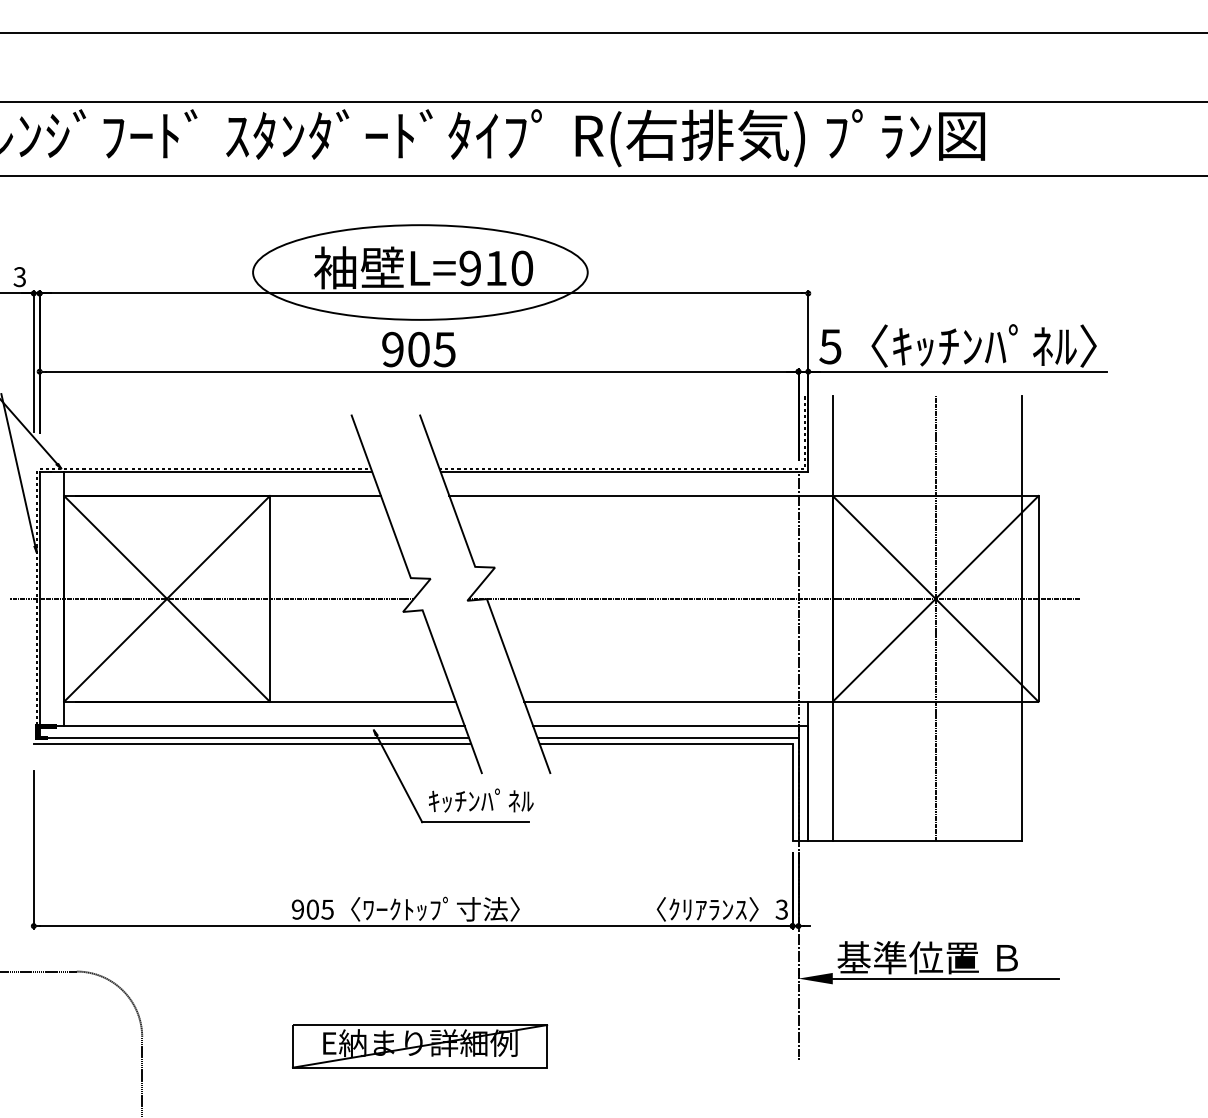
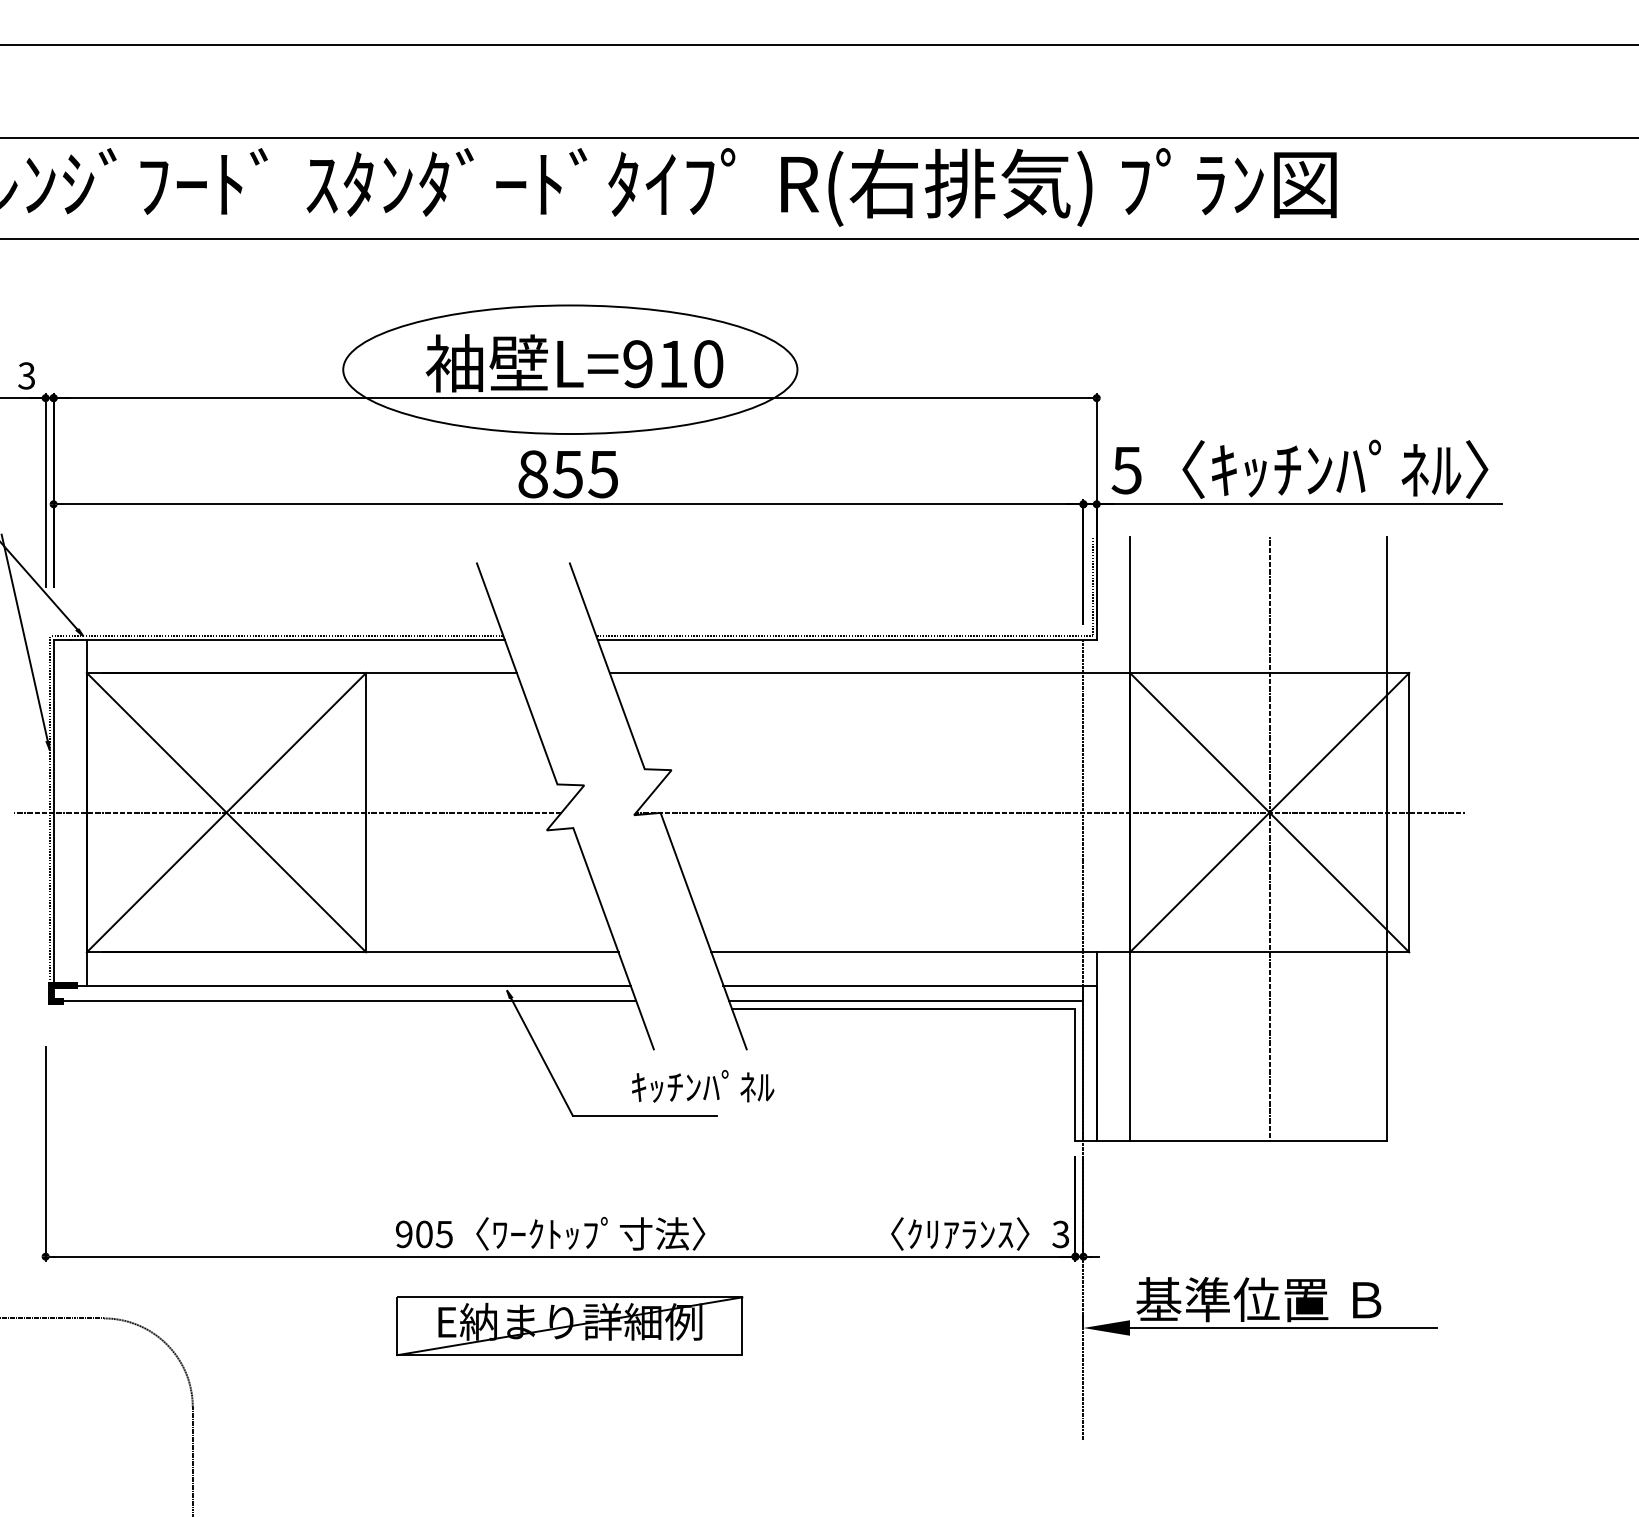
text: (405, 349) -> (550, 474), 905 -> 855
line: (252, 743) -> (342, 1008), removed
text: (481, 800) -> (703, 1086), moved
part: (420, 1046) -> (570, 1326), moved

